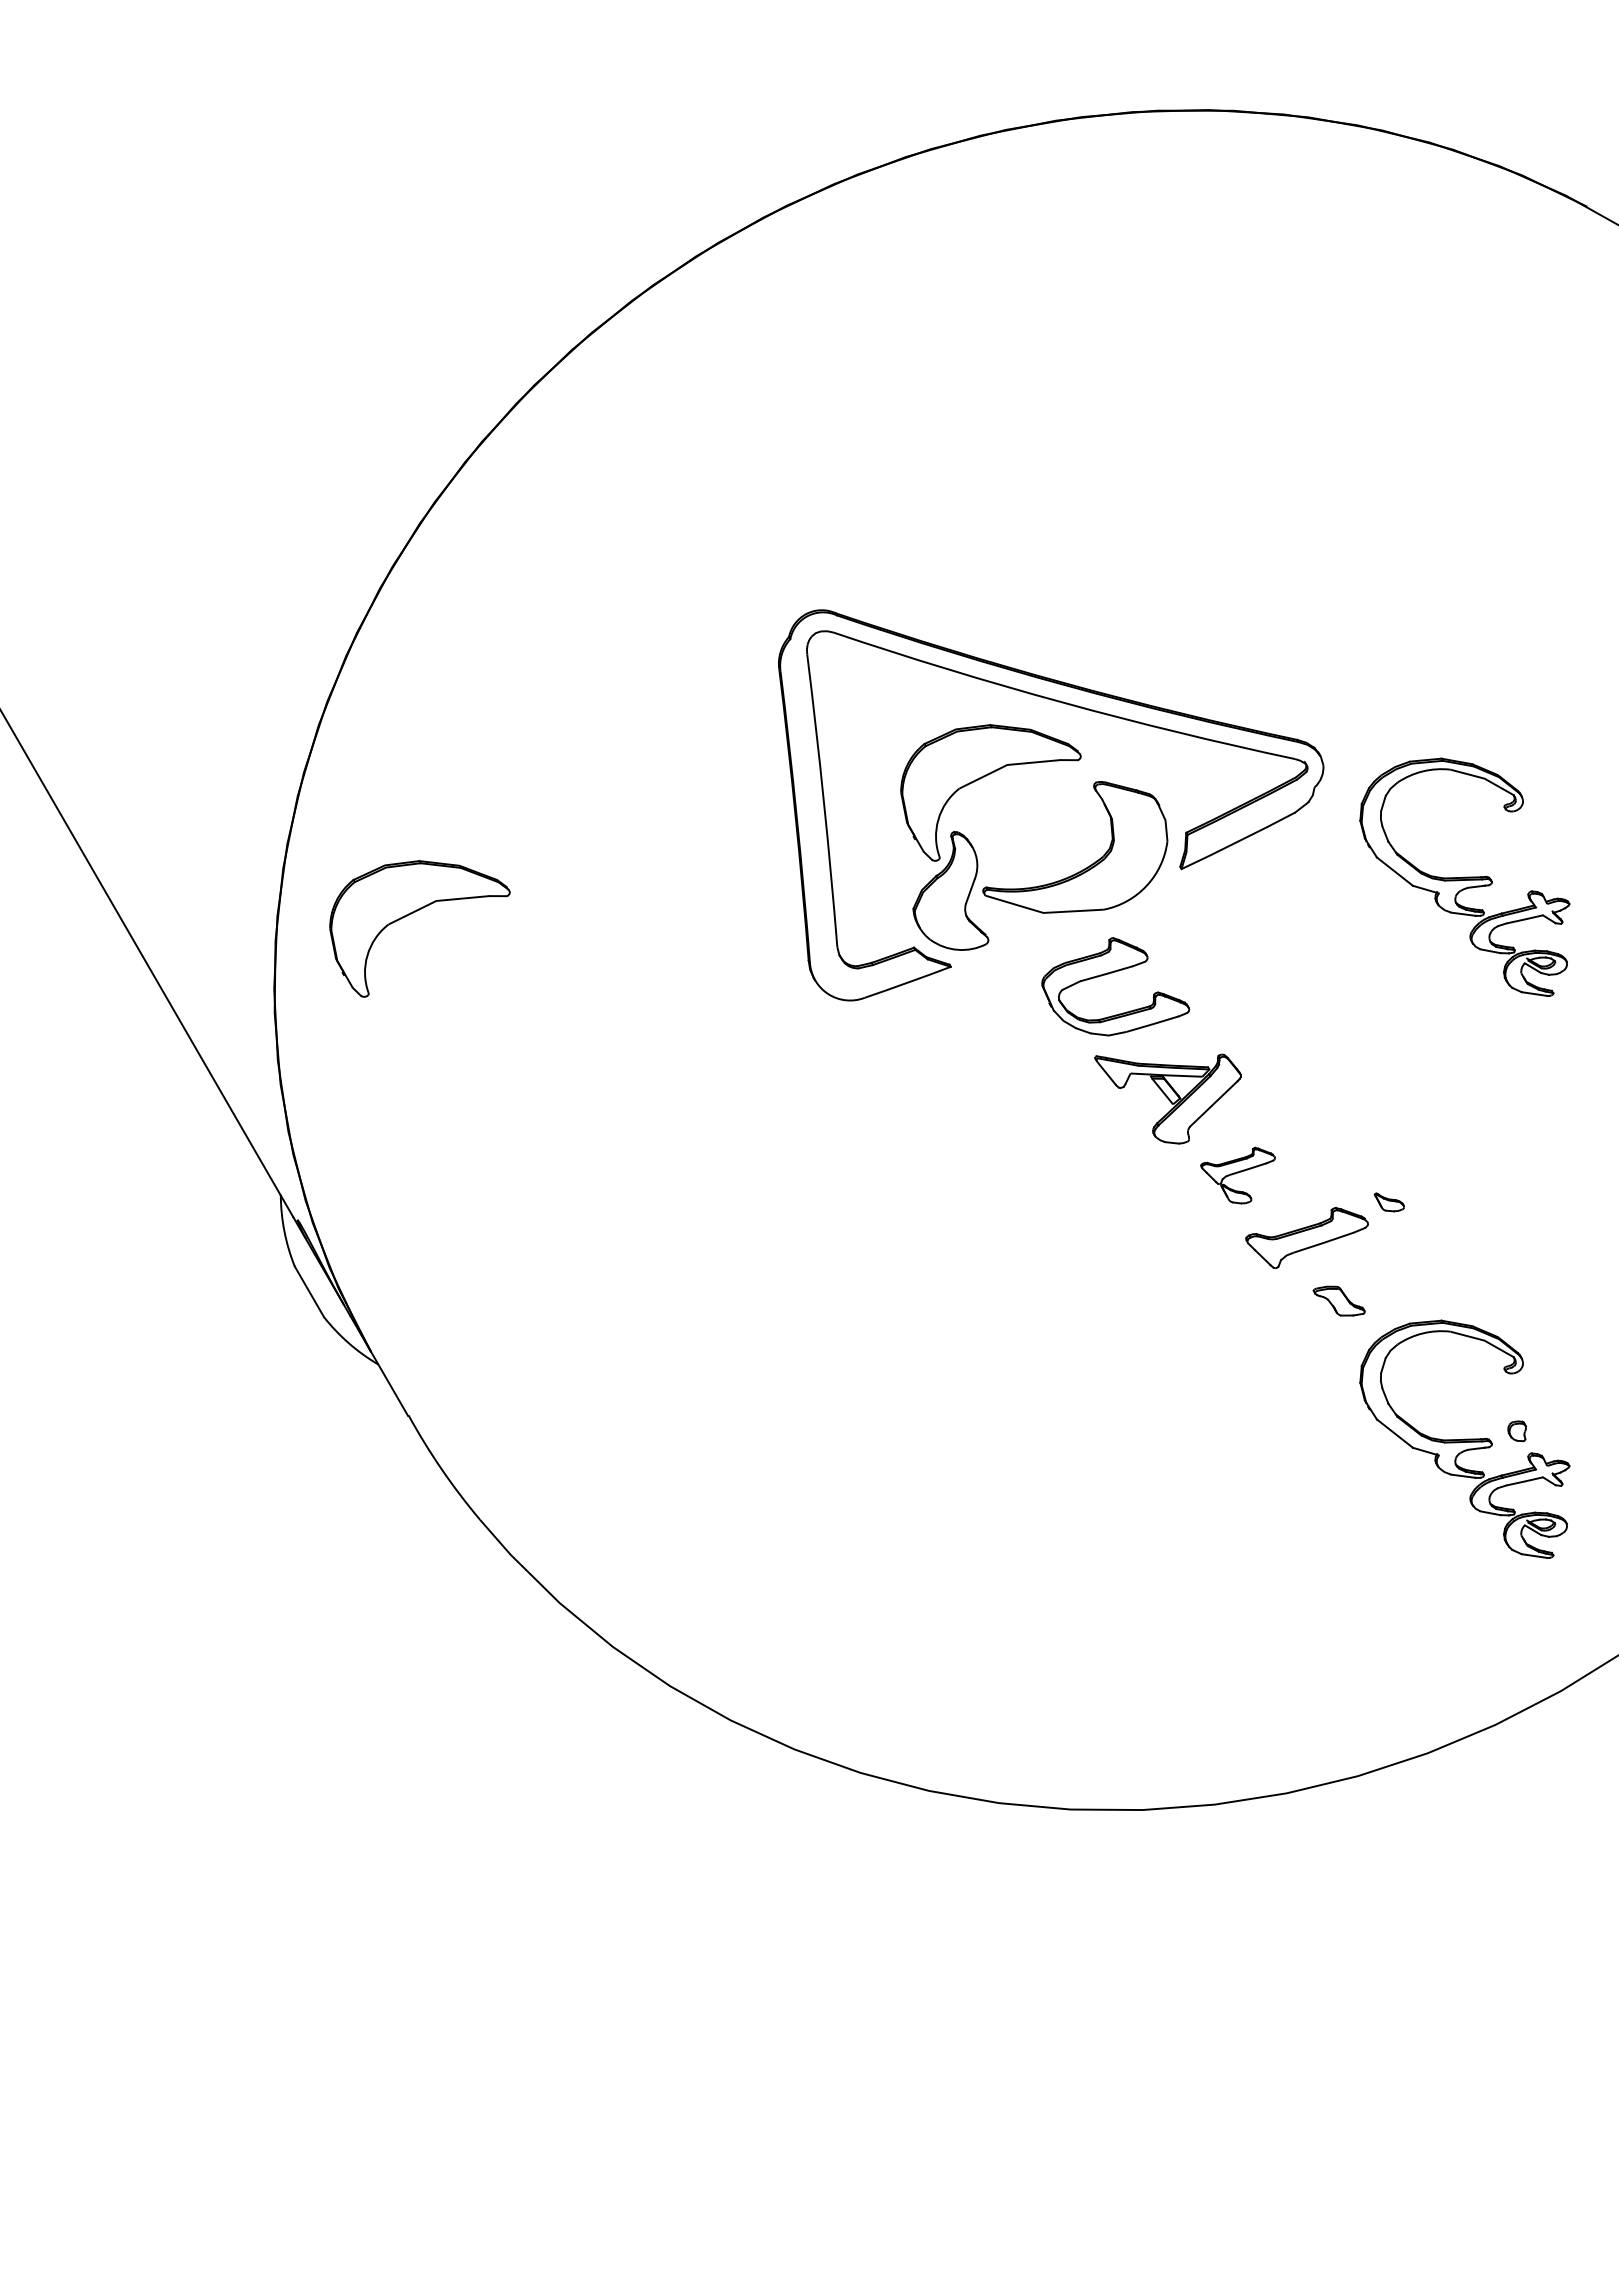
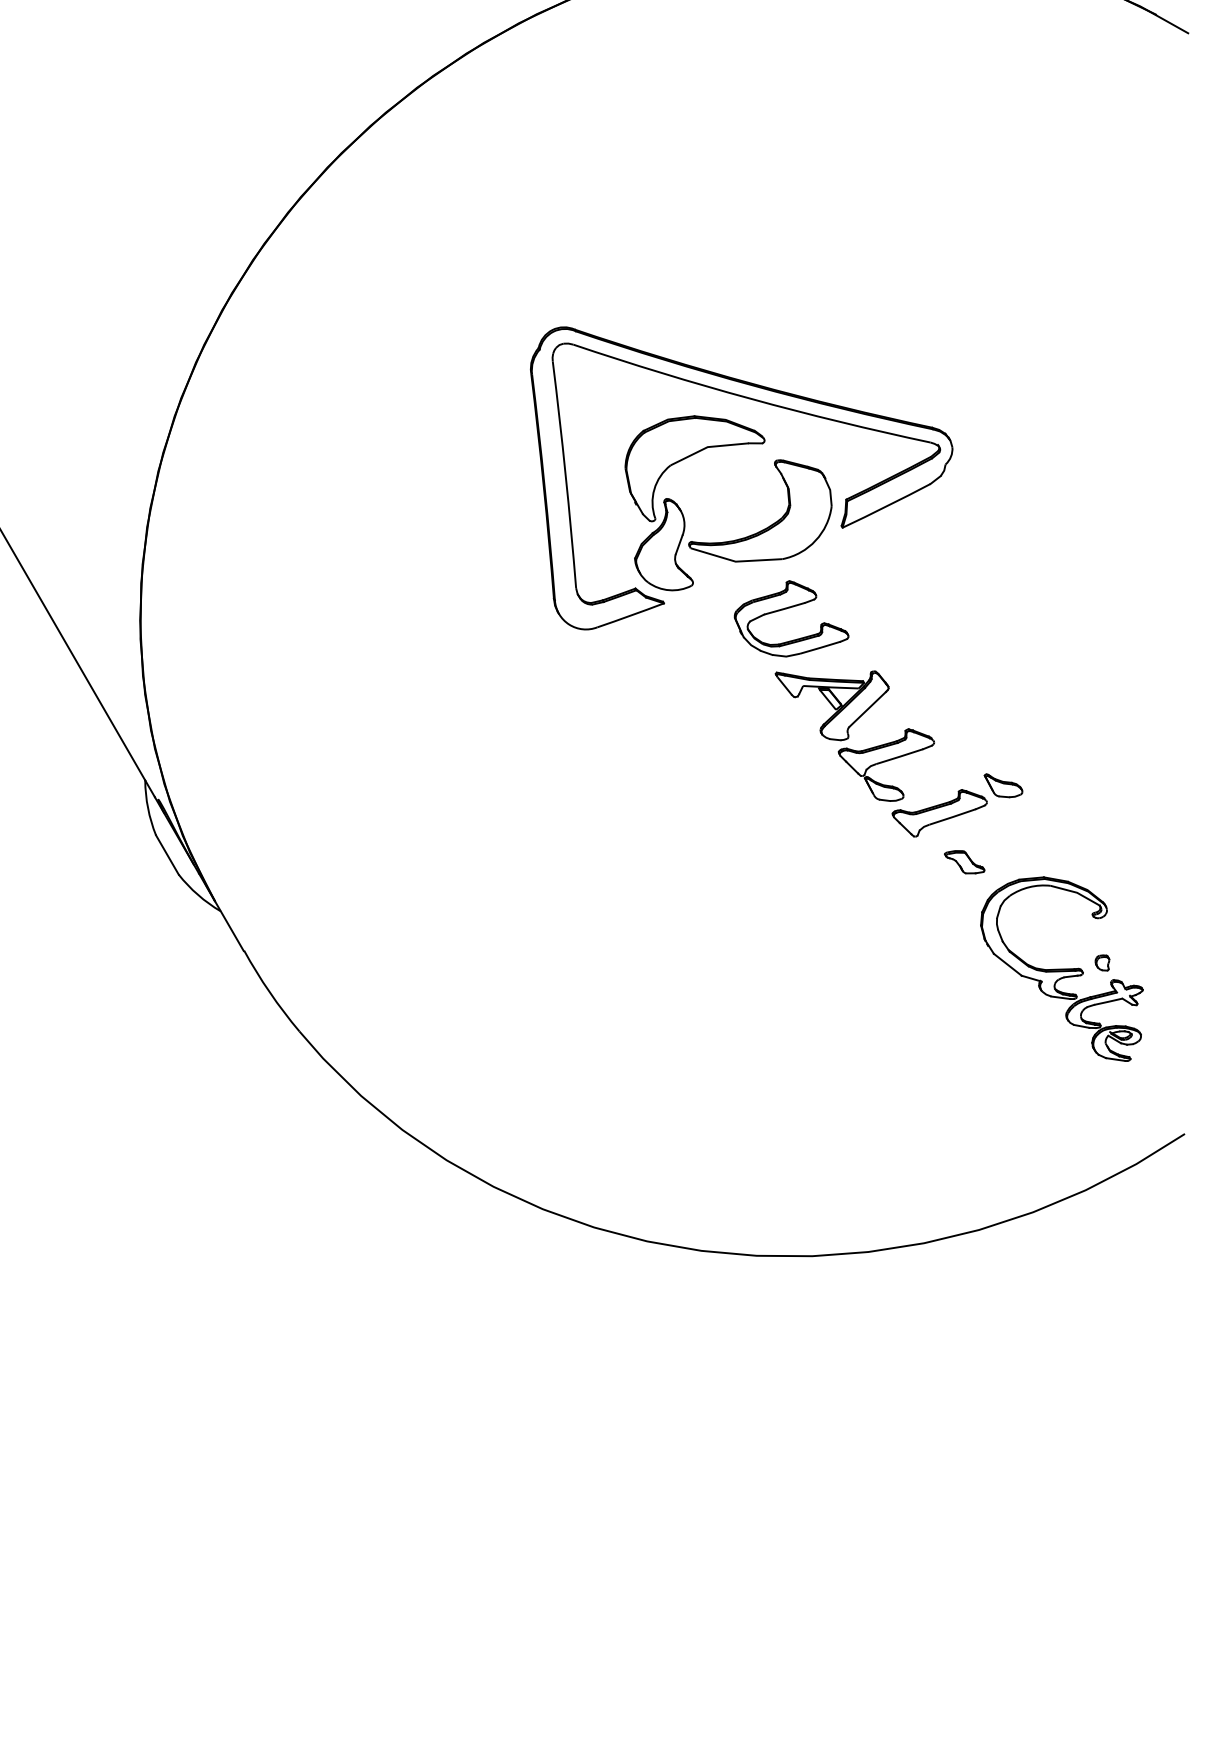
part: (1464, 876) -> (1061, 533), removed
part: (411, 914) -> (246, 562), removed
part: (1237, 1175) -> (885, 764), size x1.67
part: (1389, 1202) -> (1003, 785), size x1.67

